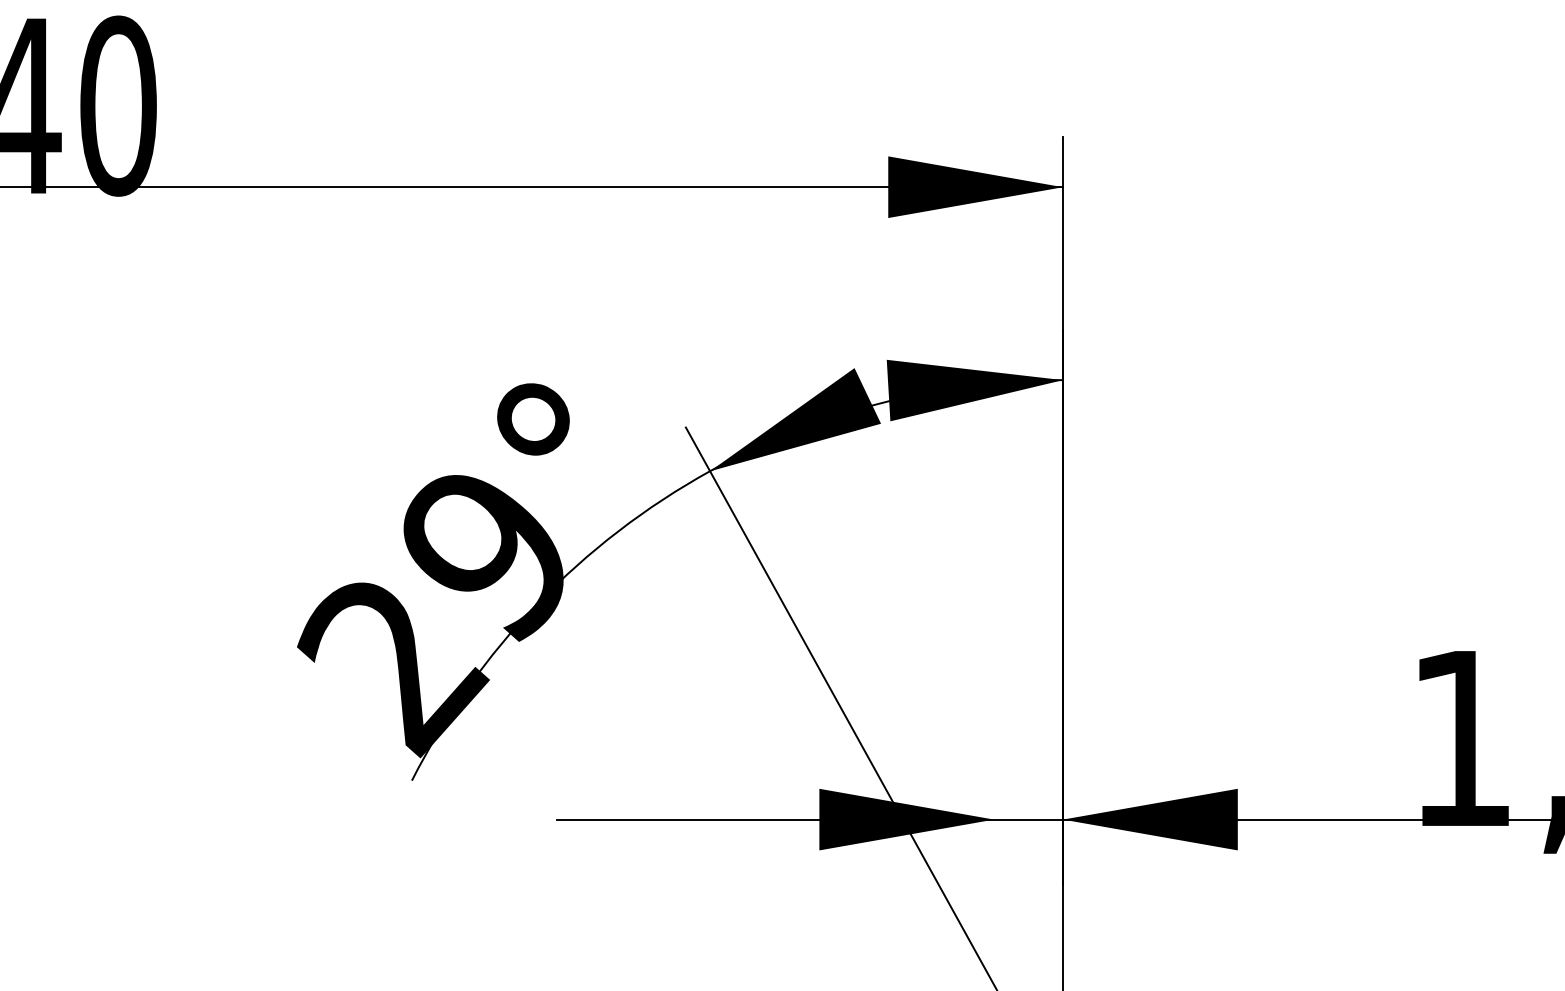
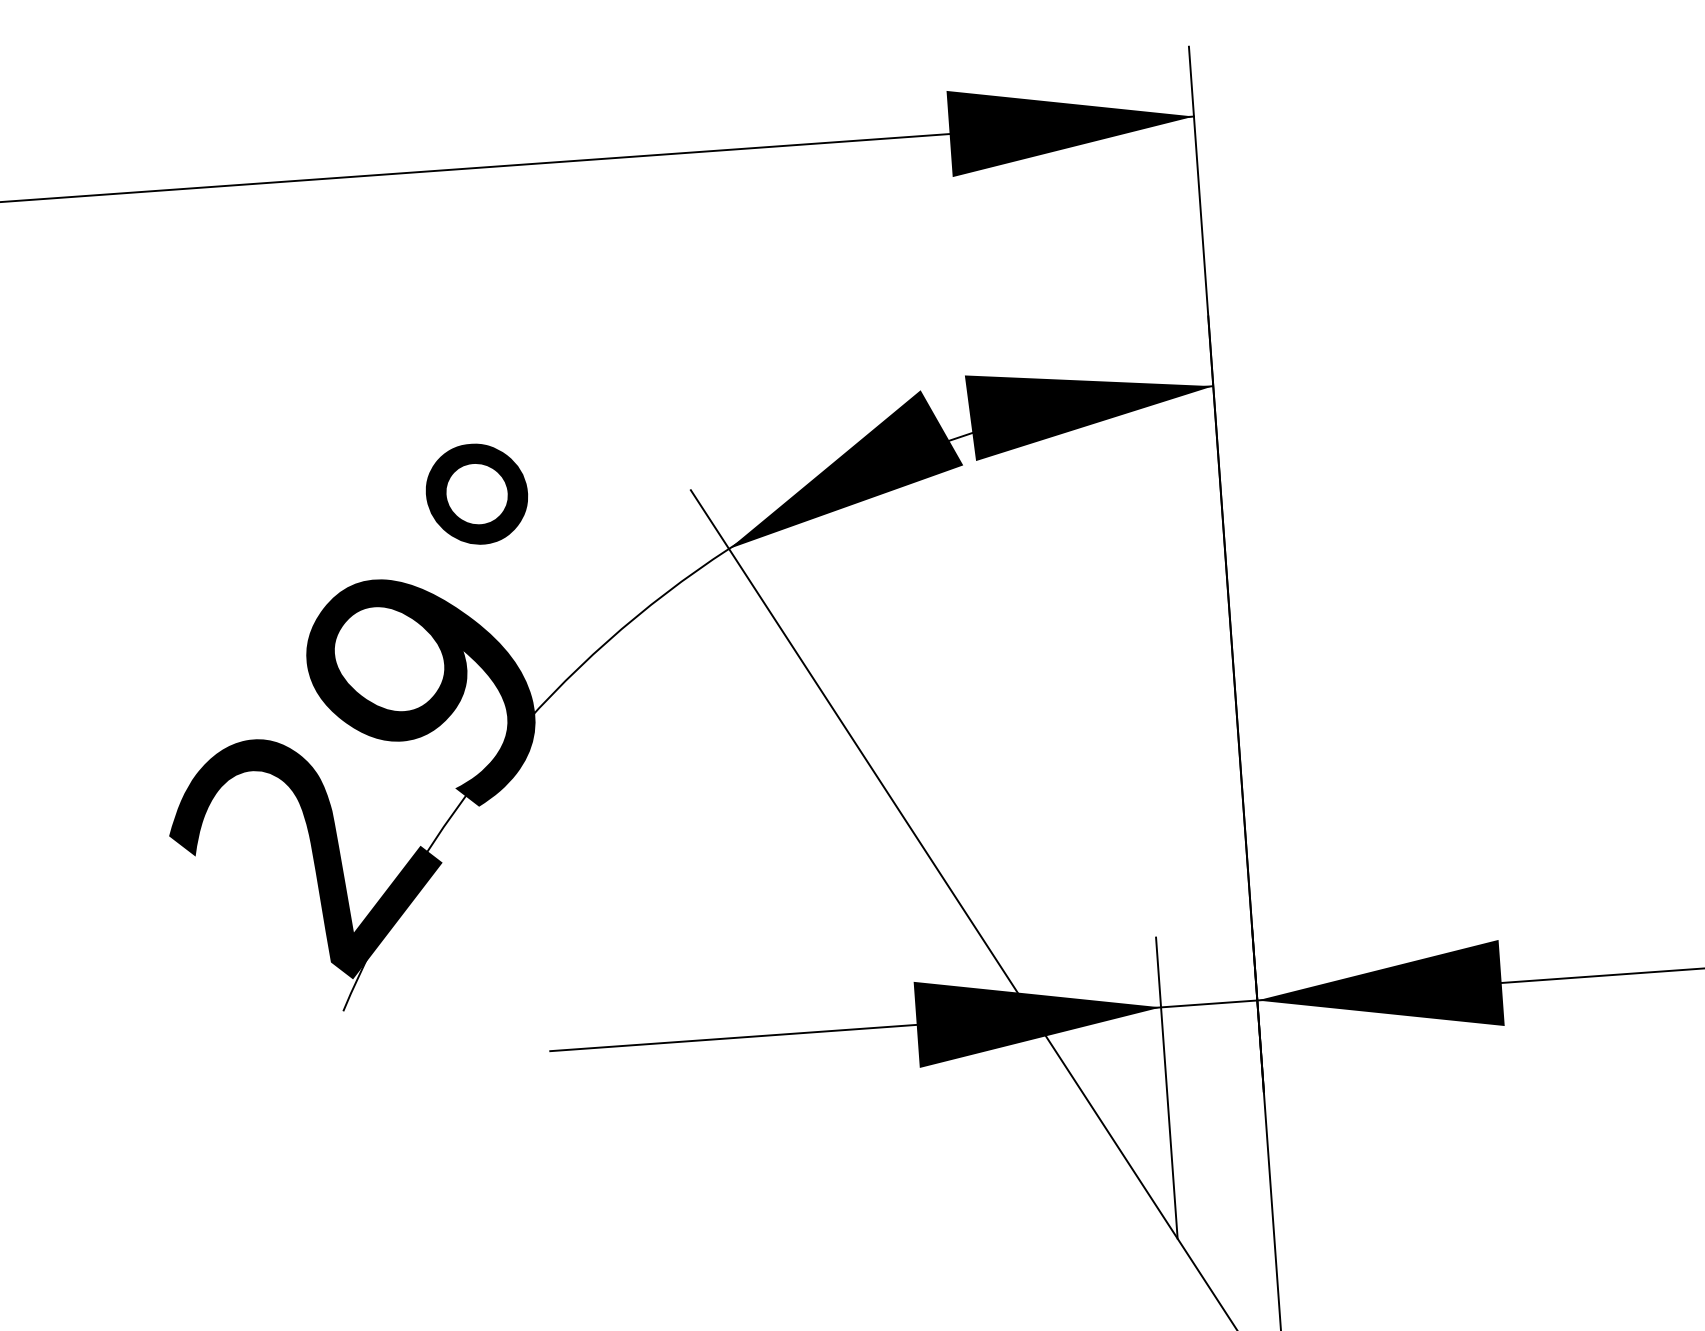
line: (994, 876) -> (1167, 1086), added

